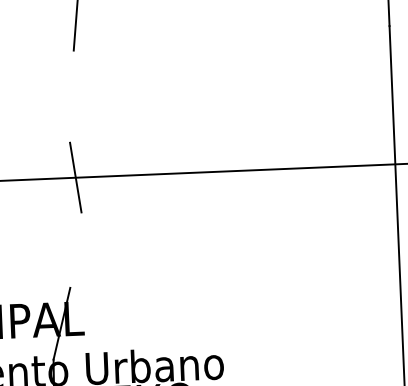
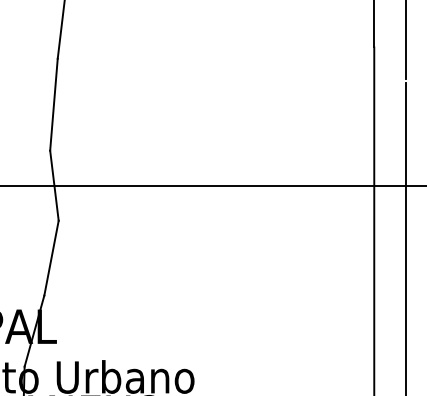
line: (71, 96) -> (53, 104), added
line: (75, 249) -> (51, 257), added

